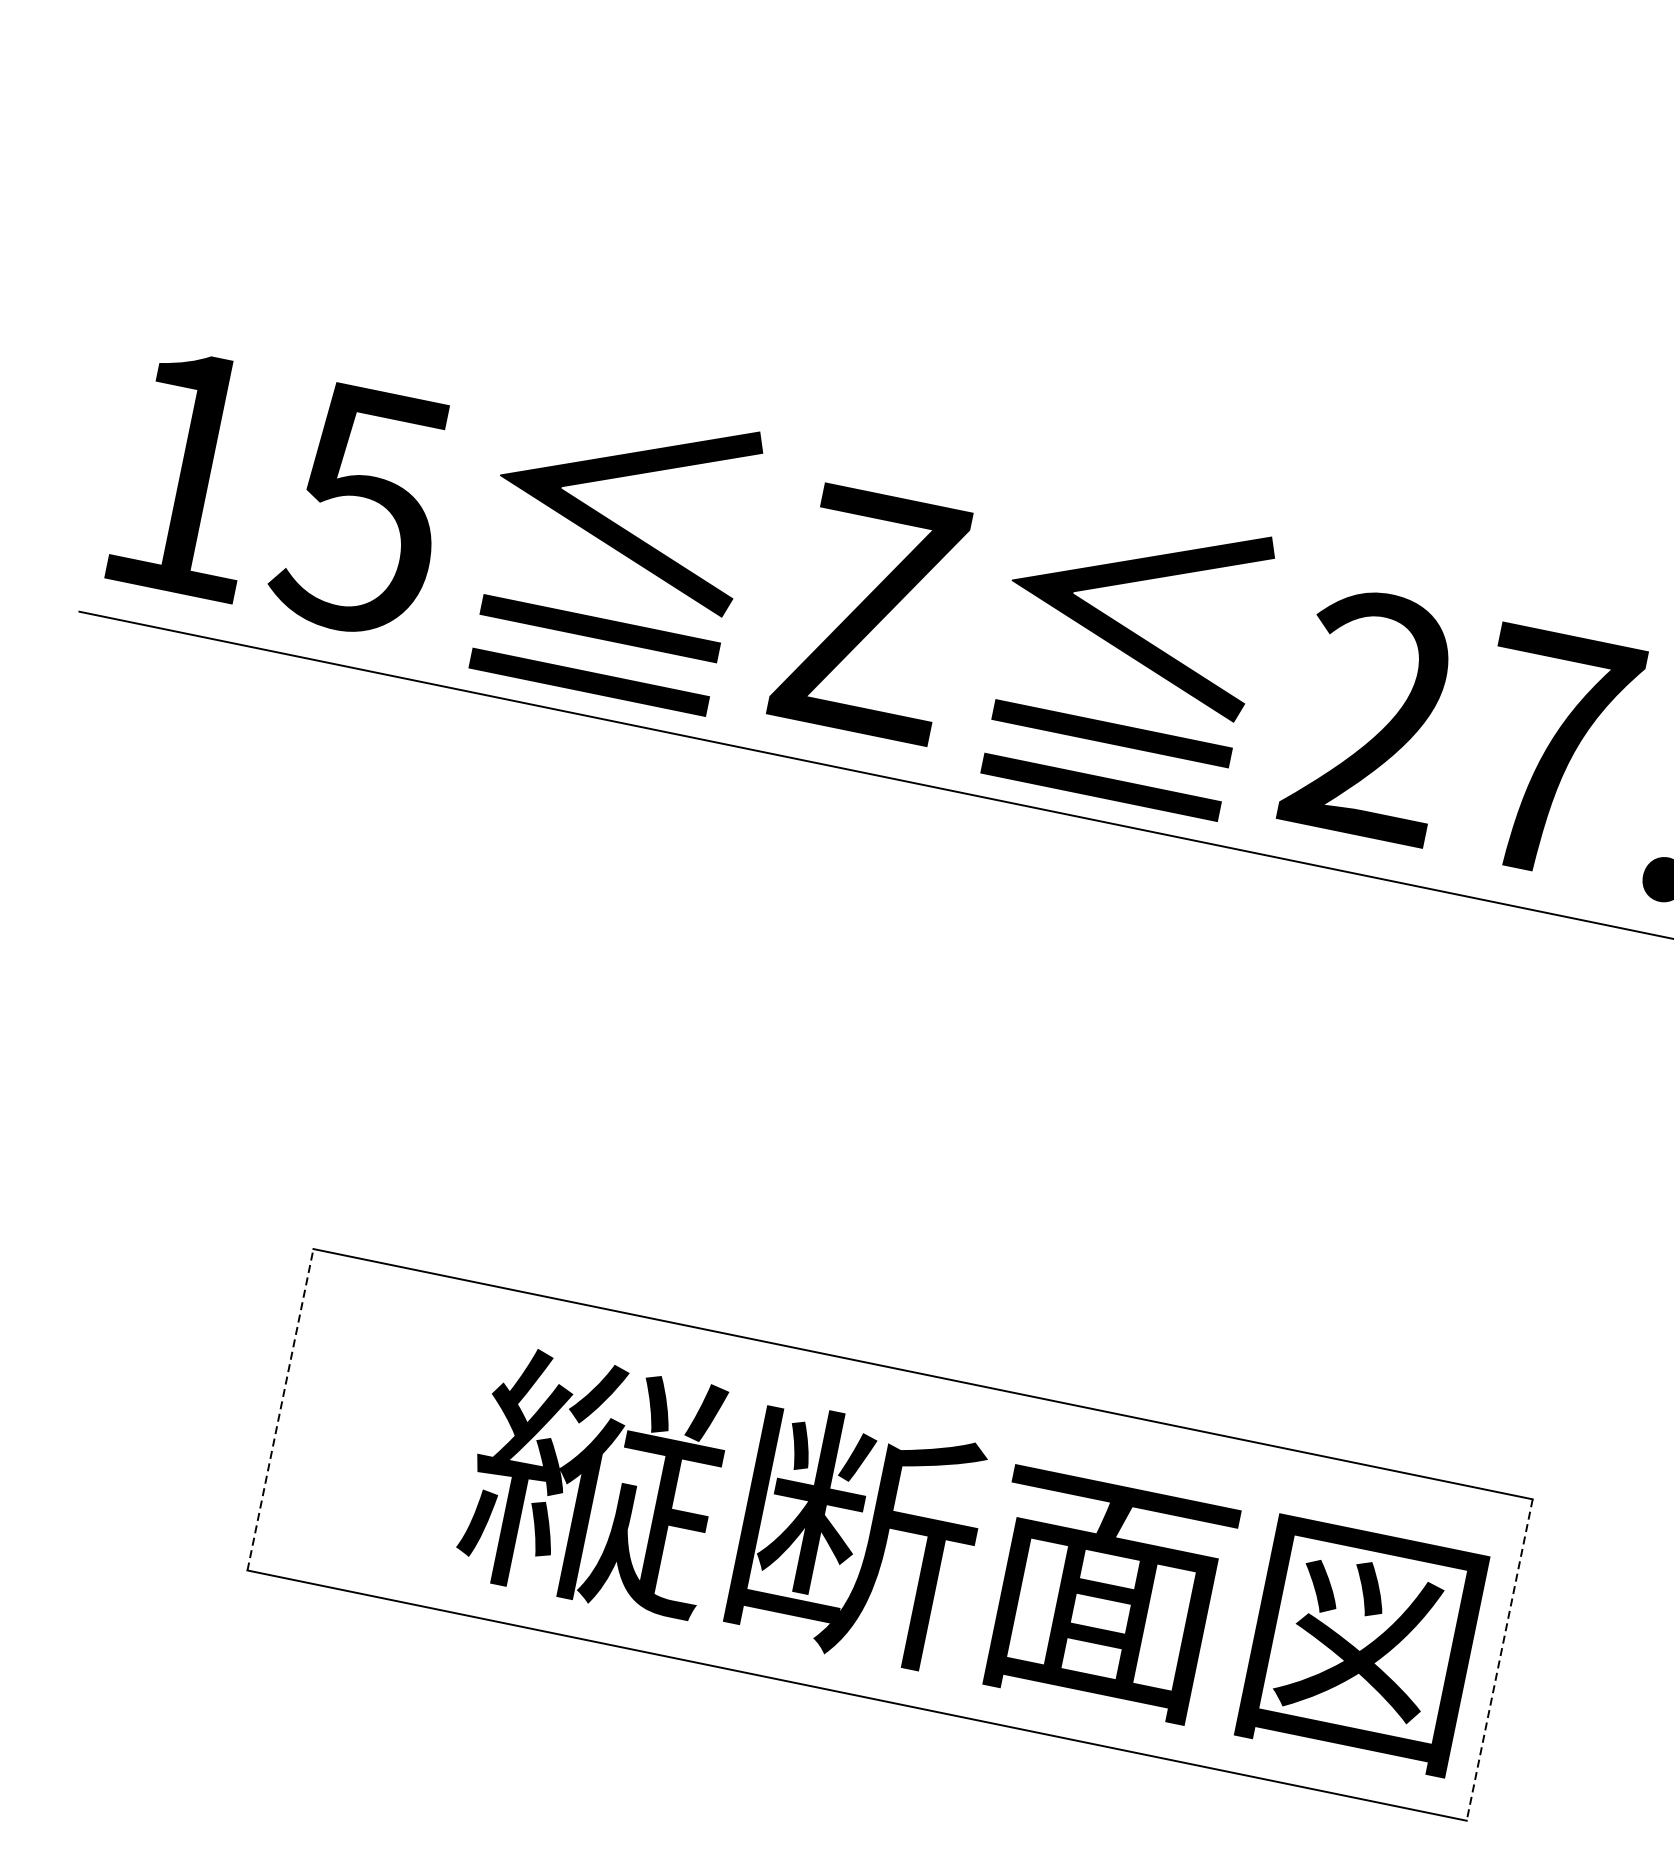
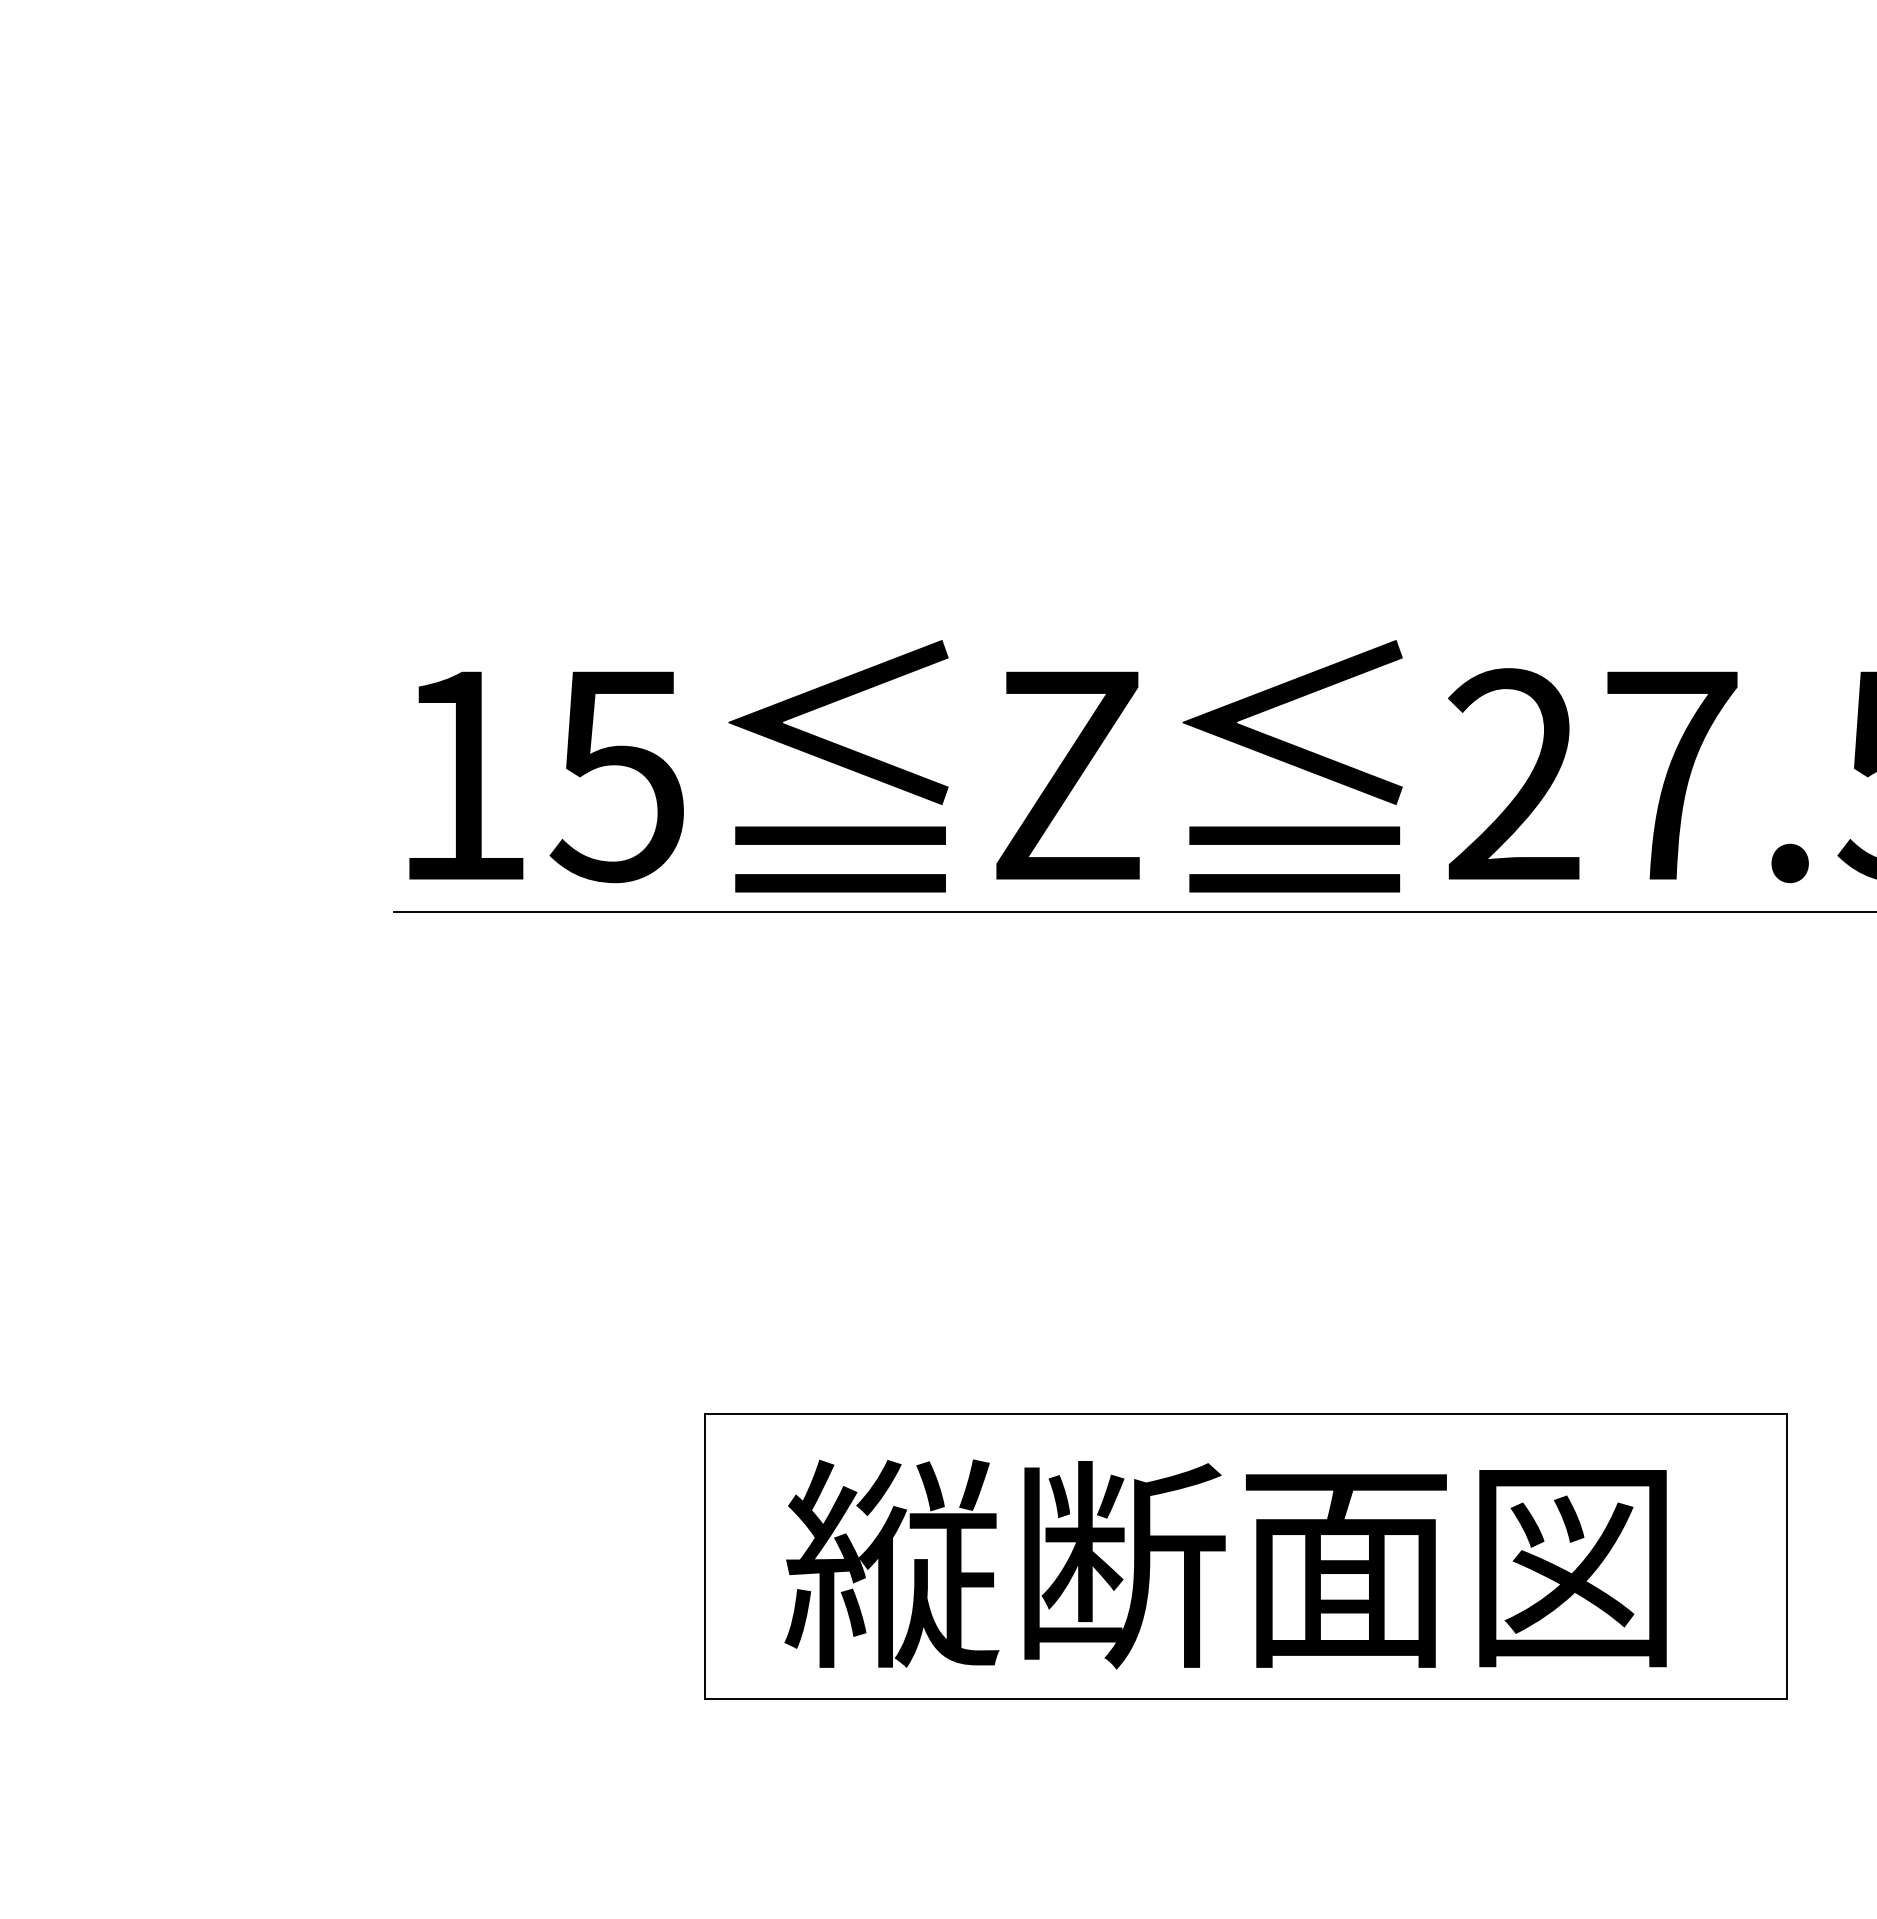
line: (280, 1409) -> (704, 1556), dashed -> solid
text: (971, 1560) -> (1225, 1564), moved
line: (1499, 1659) -> (1786, 1556), dashed -> solid

